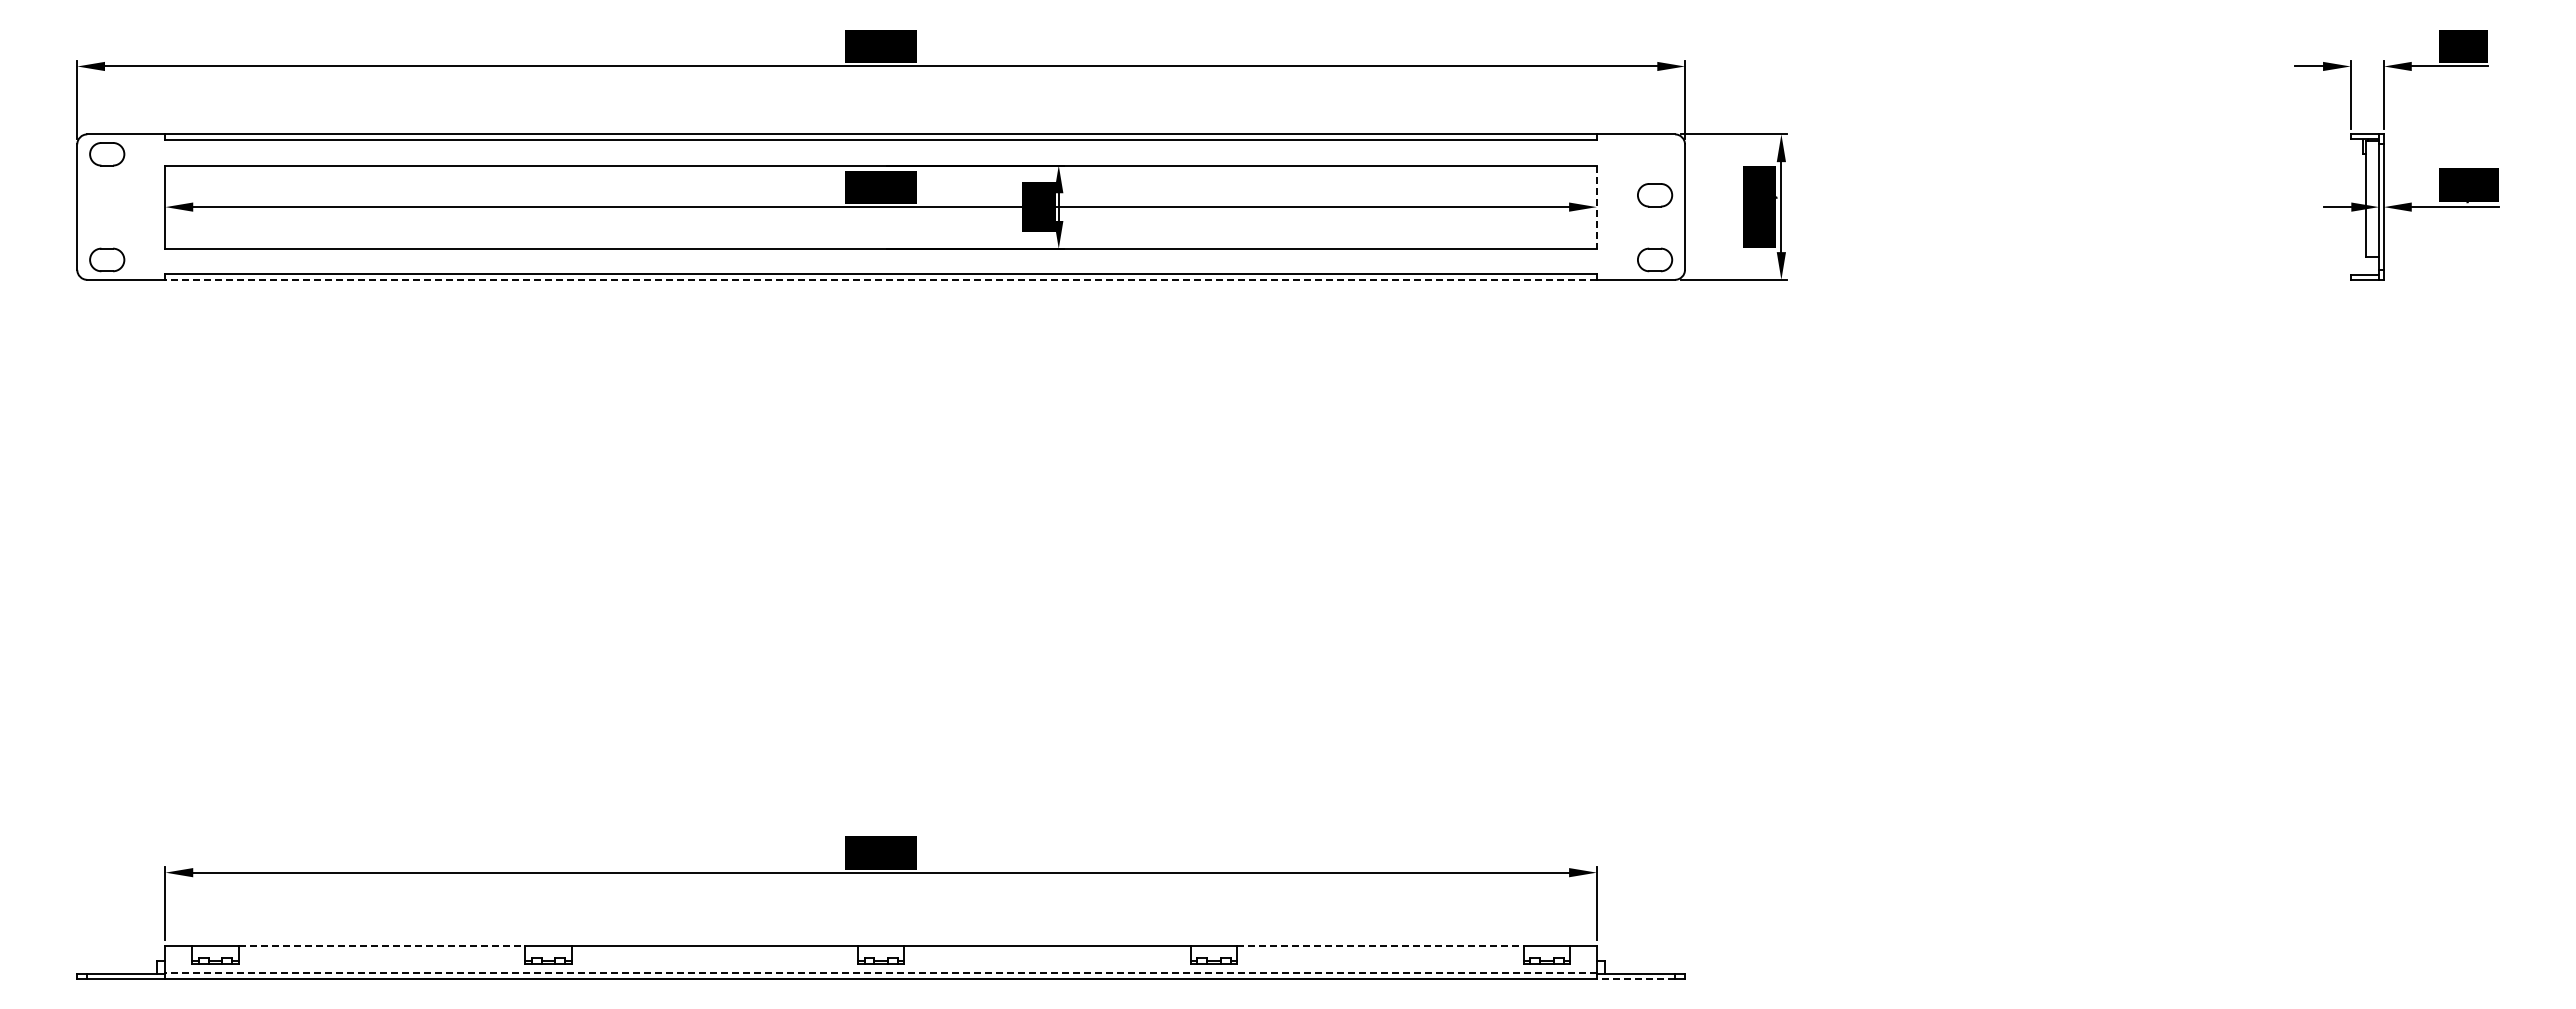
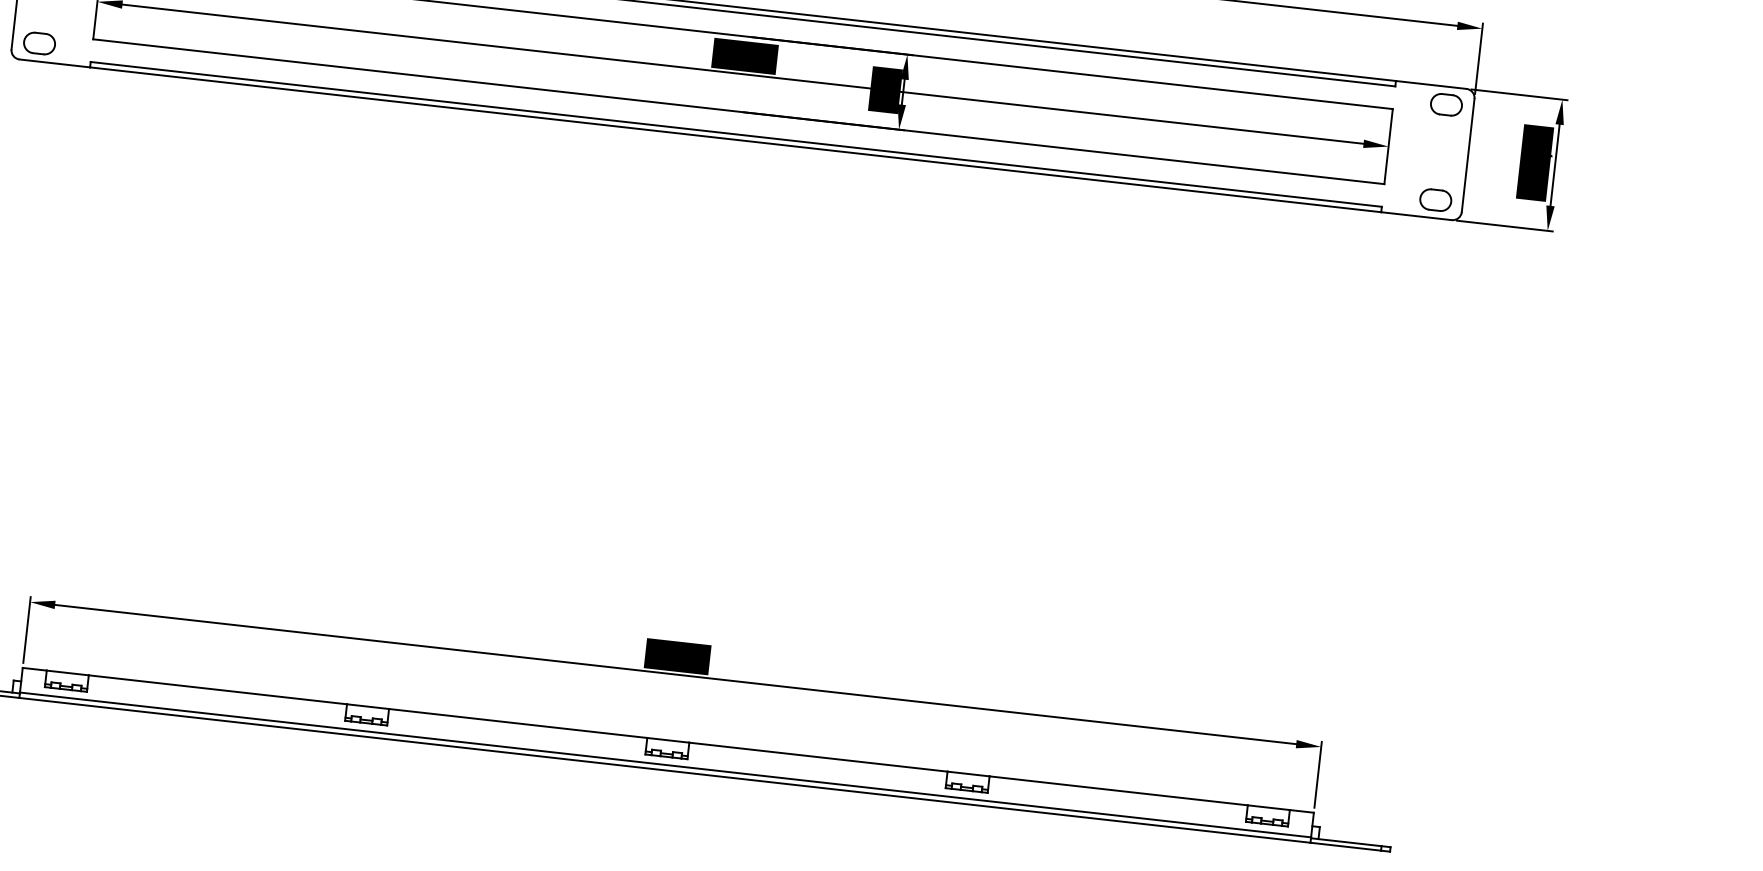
part: (1655, 195) -> (1446, 105), moved
line: (1596, 207) -> (1388, 146), dashed -> solid
line: (881, 279) -> (736, 139), dashed -> solid
line: (382, 945) -> (218, 689), dashed -> solid
line: (1380, 945) -> (1118, 790), dashed -> solid
line: (881, 972) -> (665, 764), dashed -> solid
line: (1635, 978) -> (1345, 846), dashed -> solid

